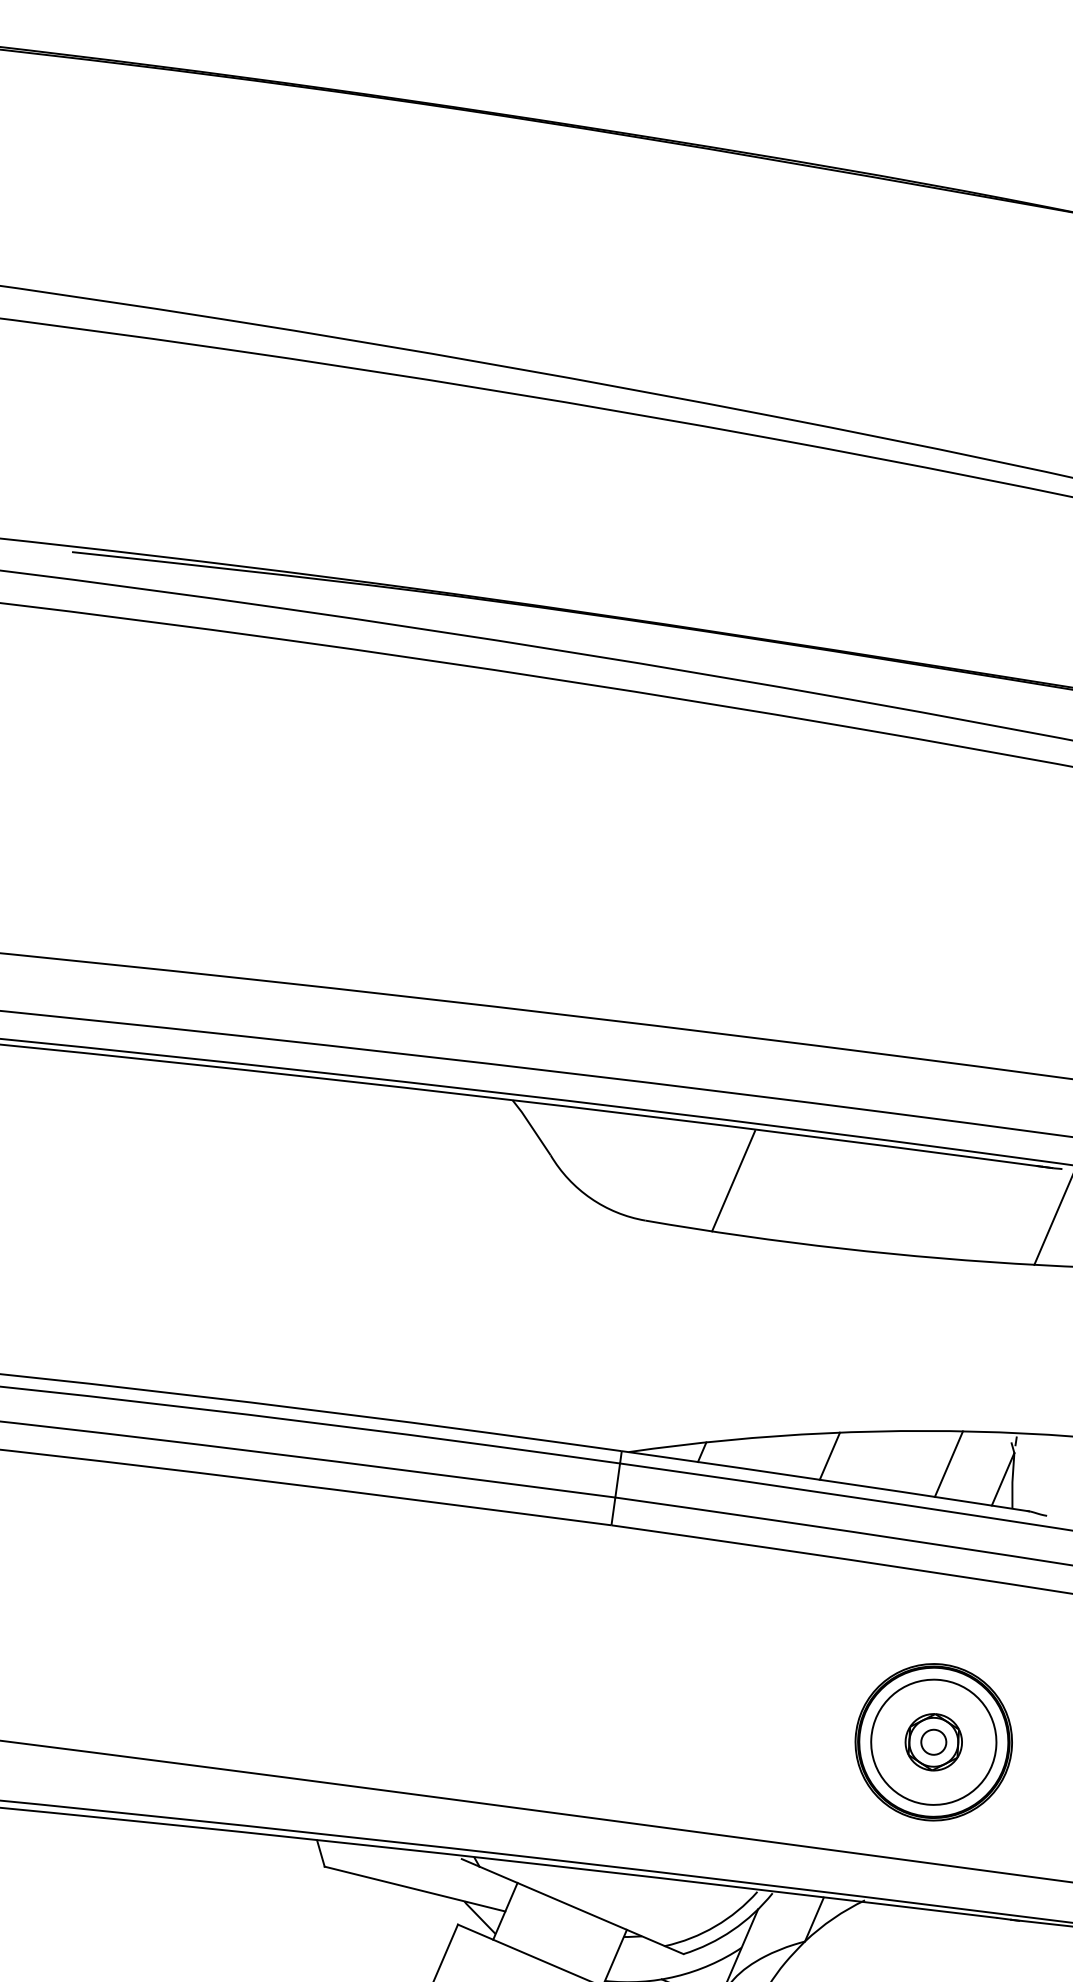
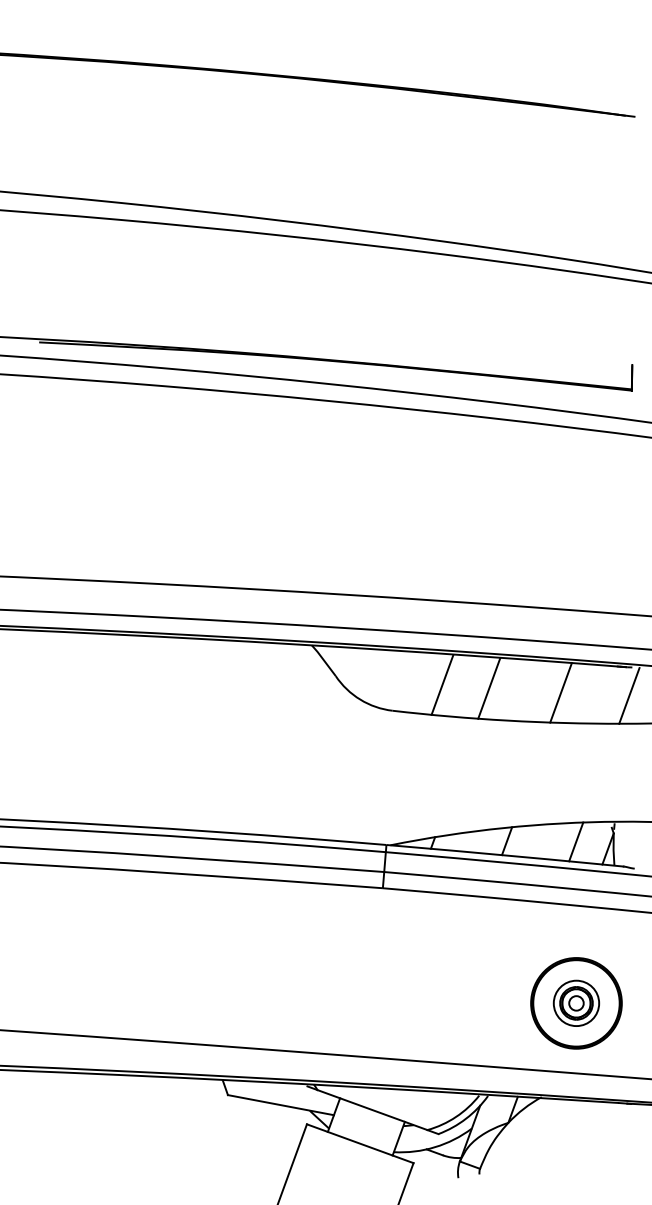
line: (814, 1191) -> (489, 688), added
line: (936, 1205) -> (560, 692), added
circle: (933, 1742) -> (576, 1003), size x0.62

